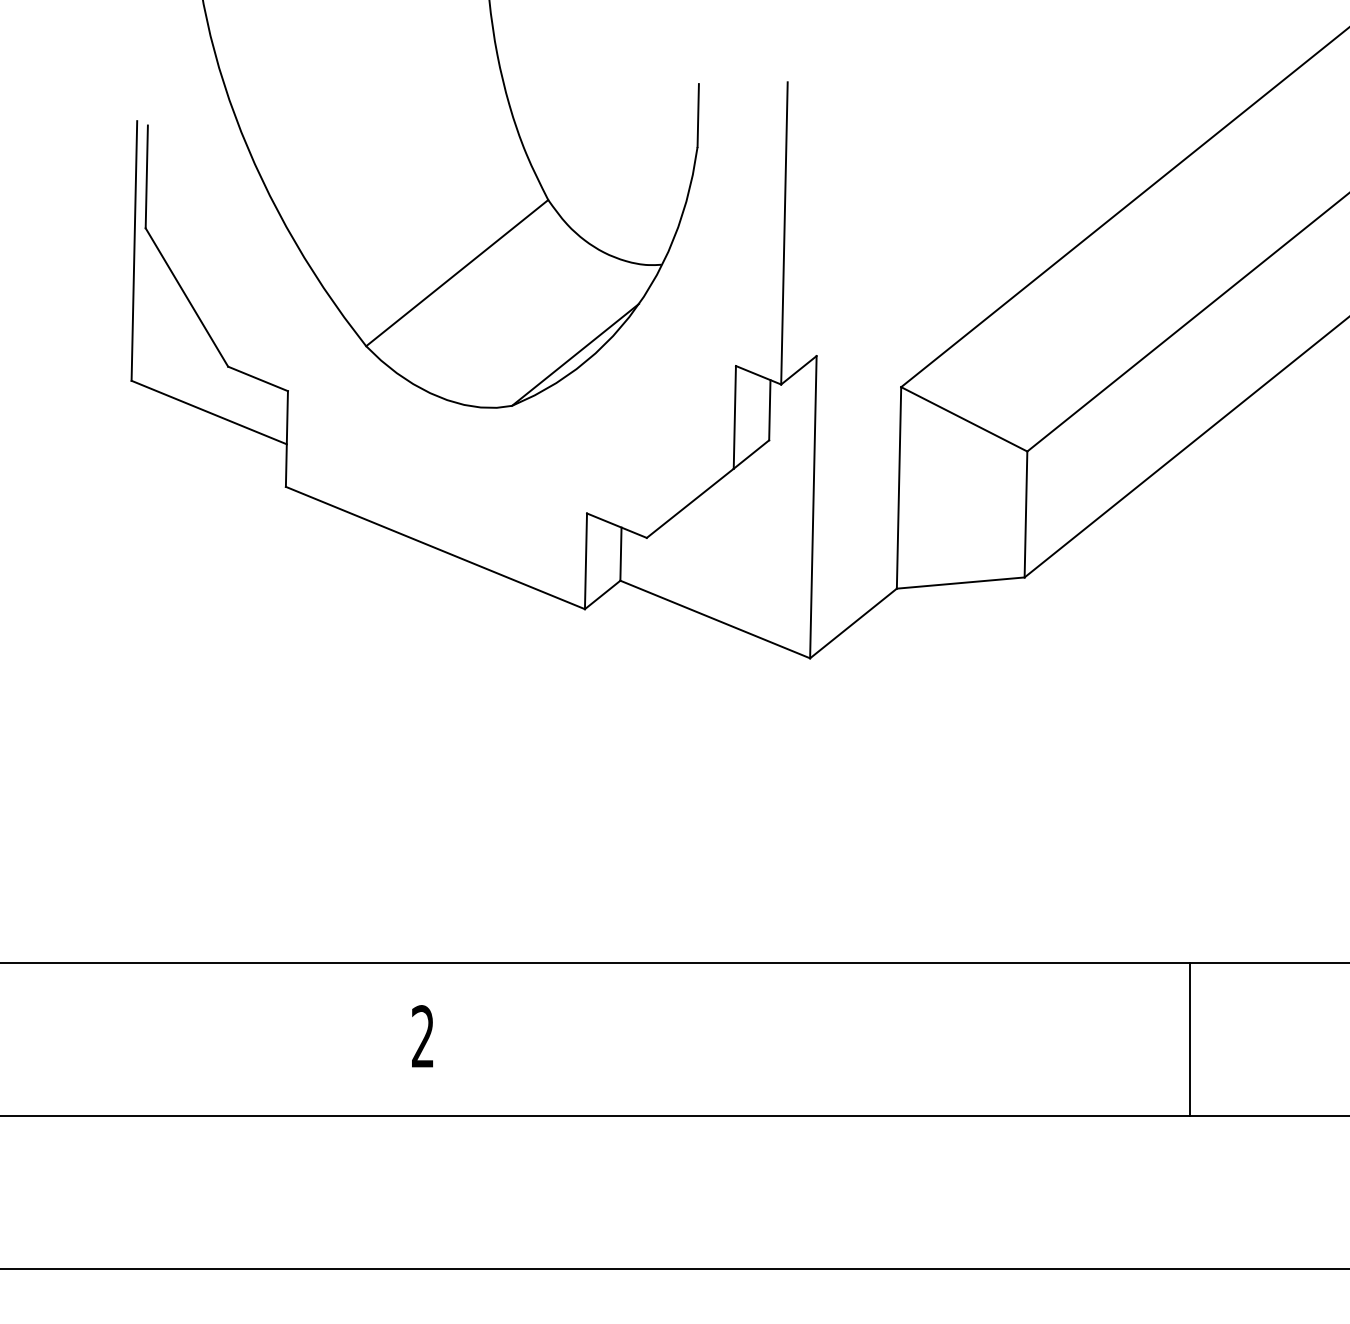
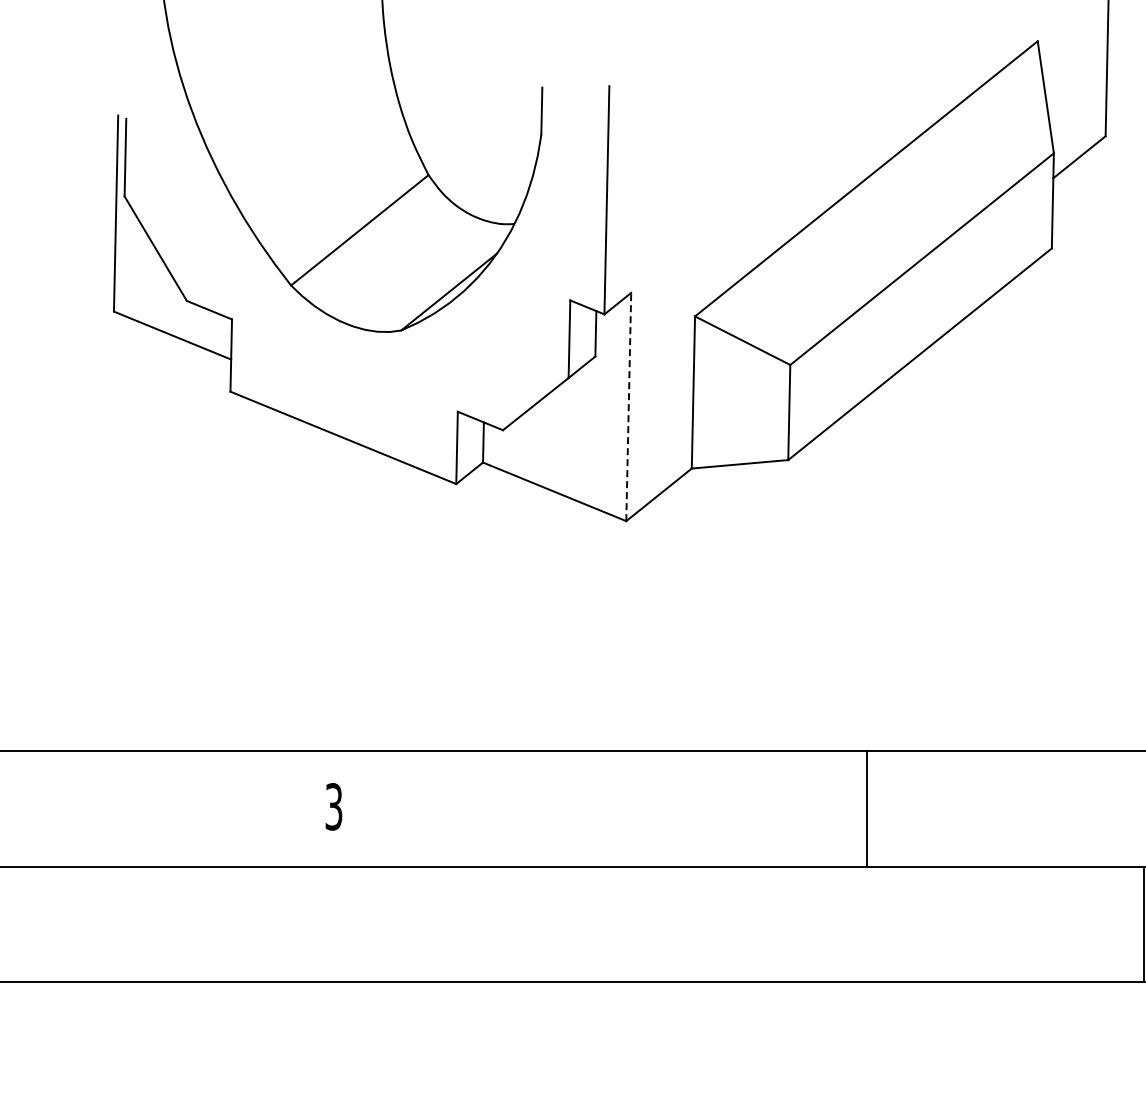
line: (813, 506) -> (628, 406), solid -> dashed
text: (422, 1036) -> (333, 806), 2 -> 3
line: (1190, 1038) -> (867, 808), moved

